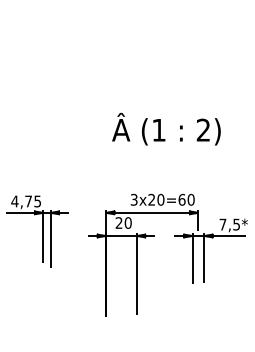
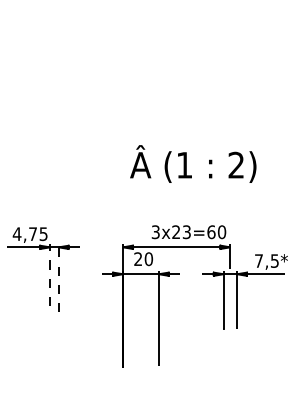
text: (166, 129) -> (193, 164), moved
text: (160, 199) -> (186, 231), 3x20=60 -> 3x23=60
line: (43, 236) -> (50, 274), solid -> dashed
line: (50, 238) -> (58, 277), solid -> dashed

